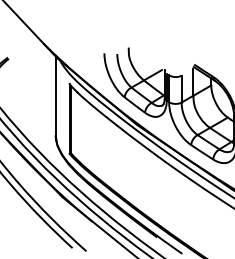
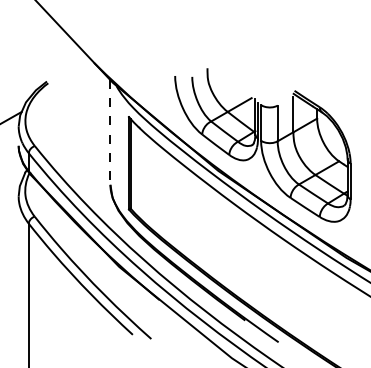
line: (55, 96) -> (110, 133), solid -> dashed

